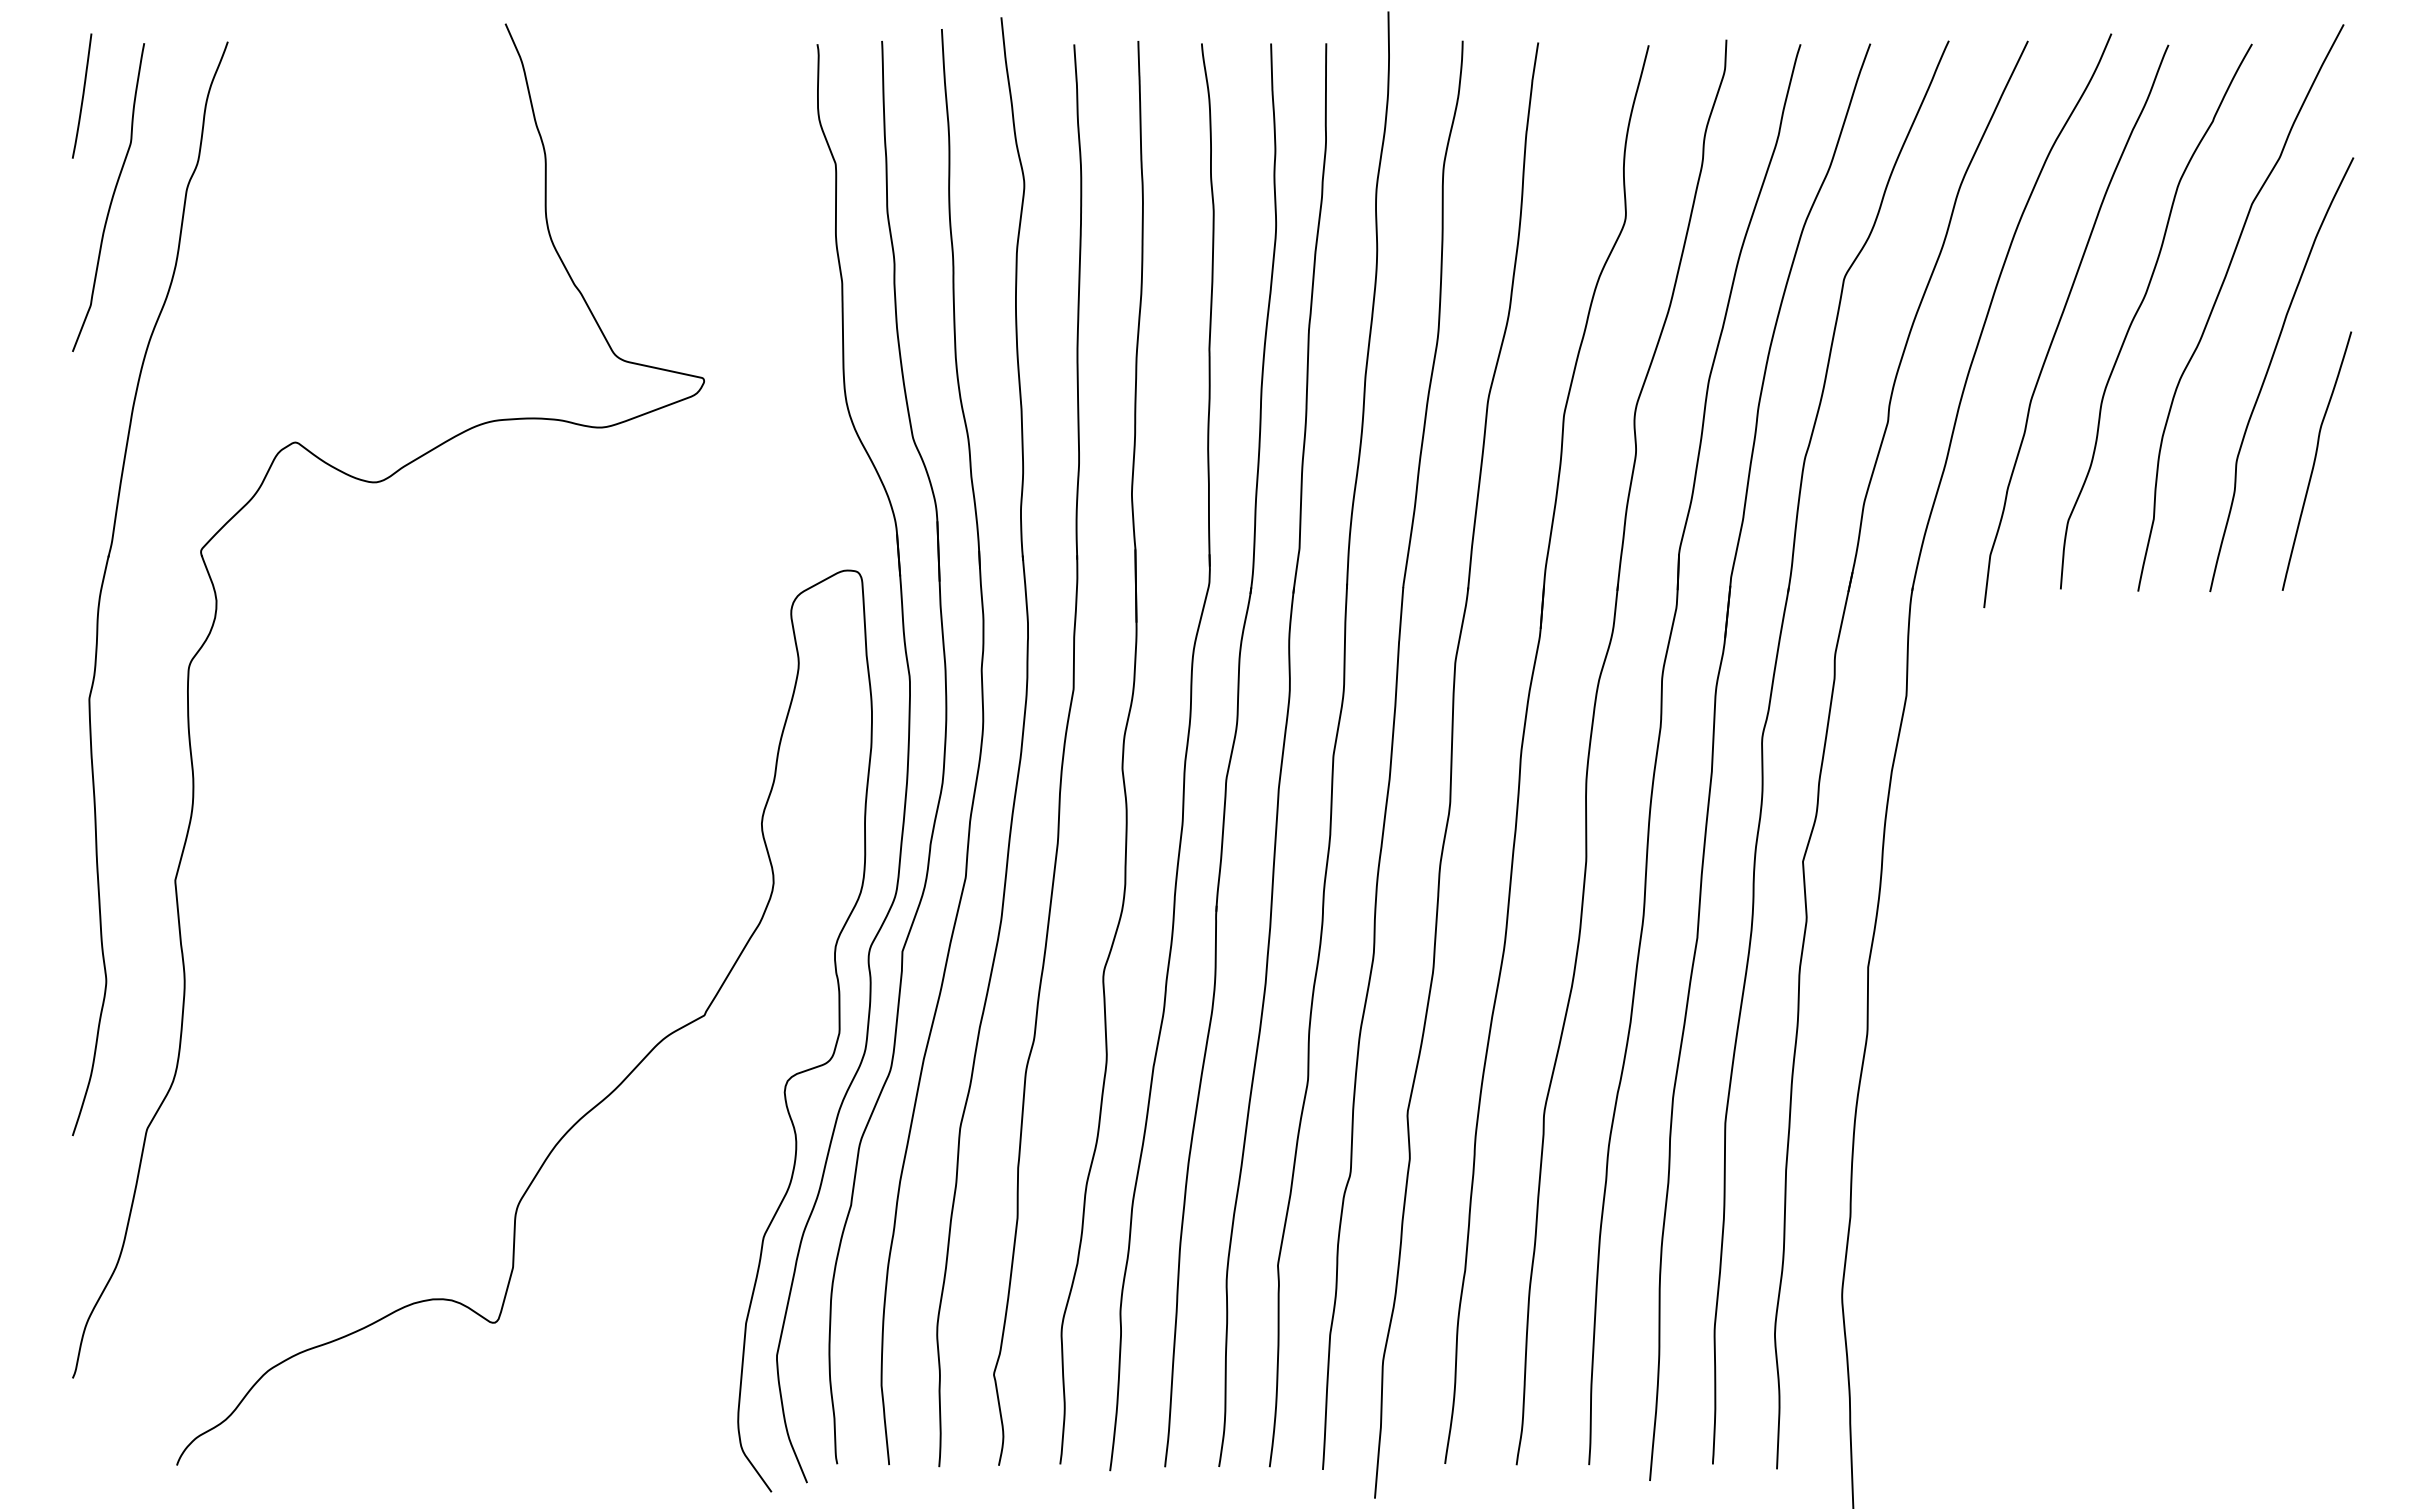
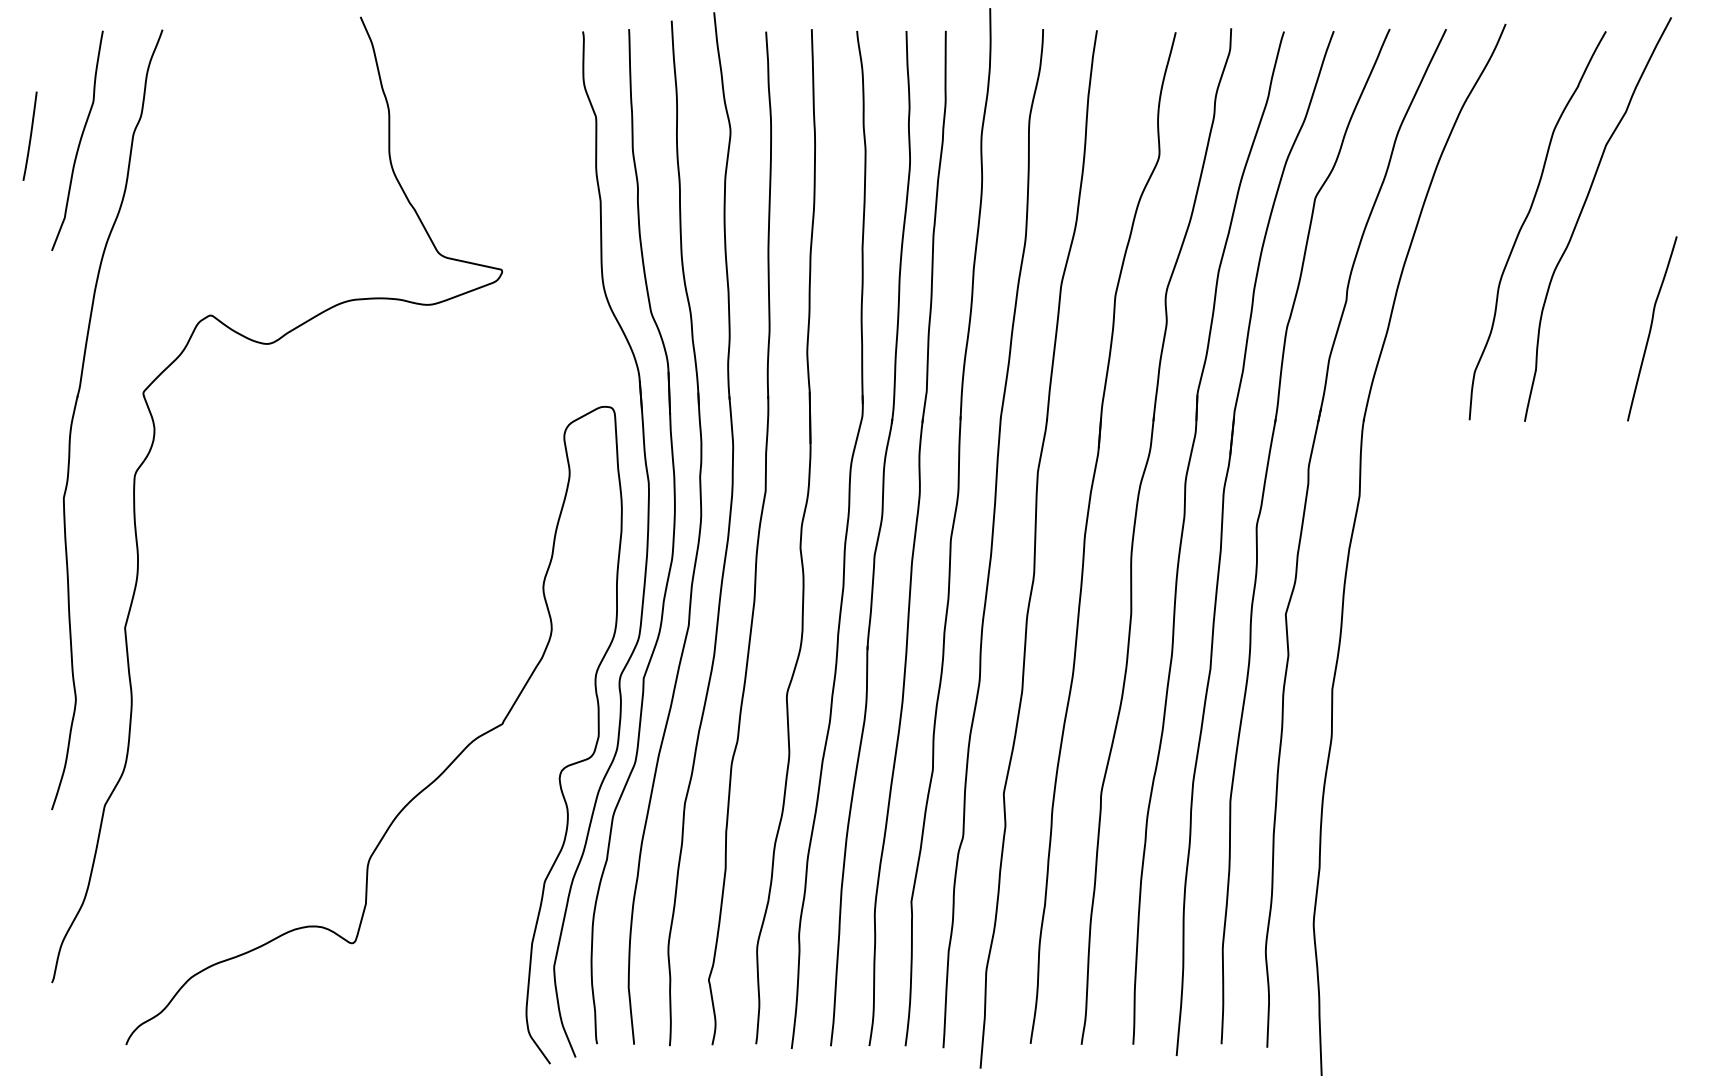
curve: (82, 95) -> (30, 135), moved
curve: (2060, 322) -> (1469, 229), removed
curve: (2269, 369) -> (1618, 263), removed

